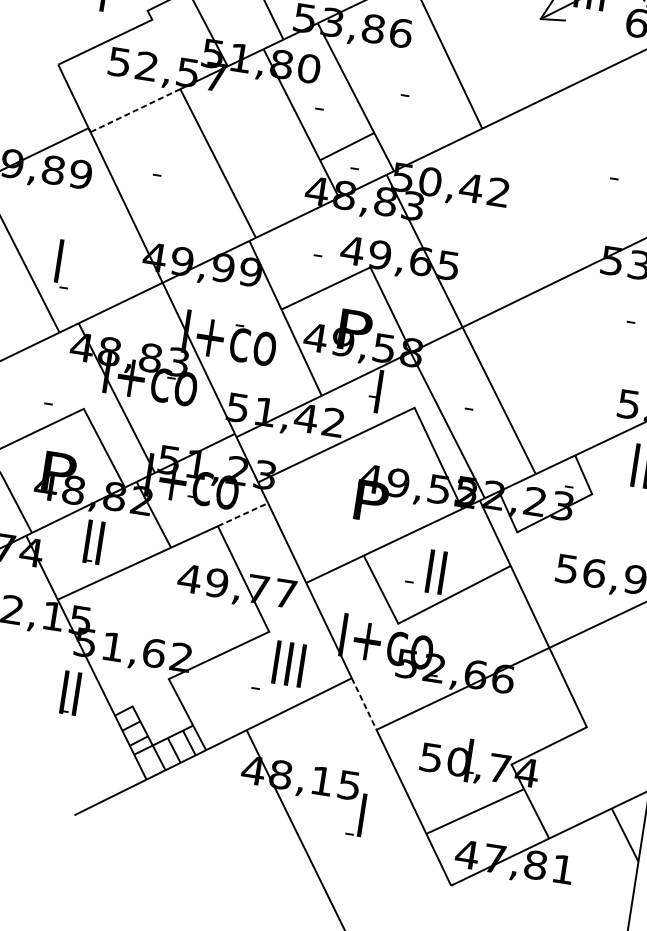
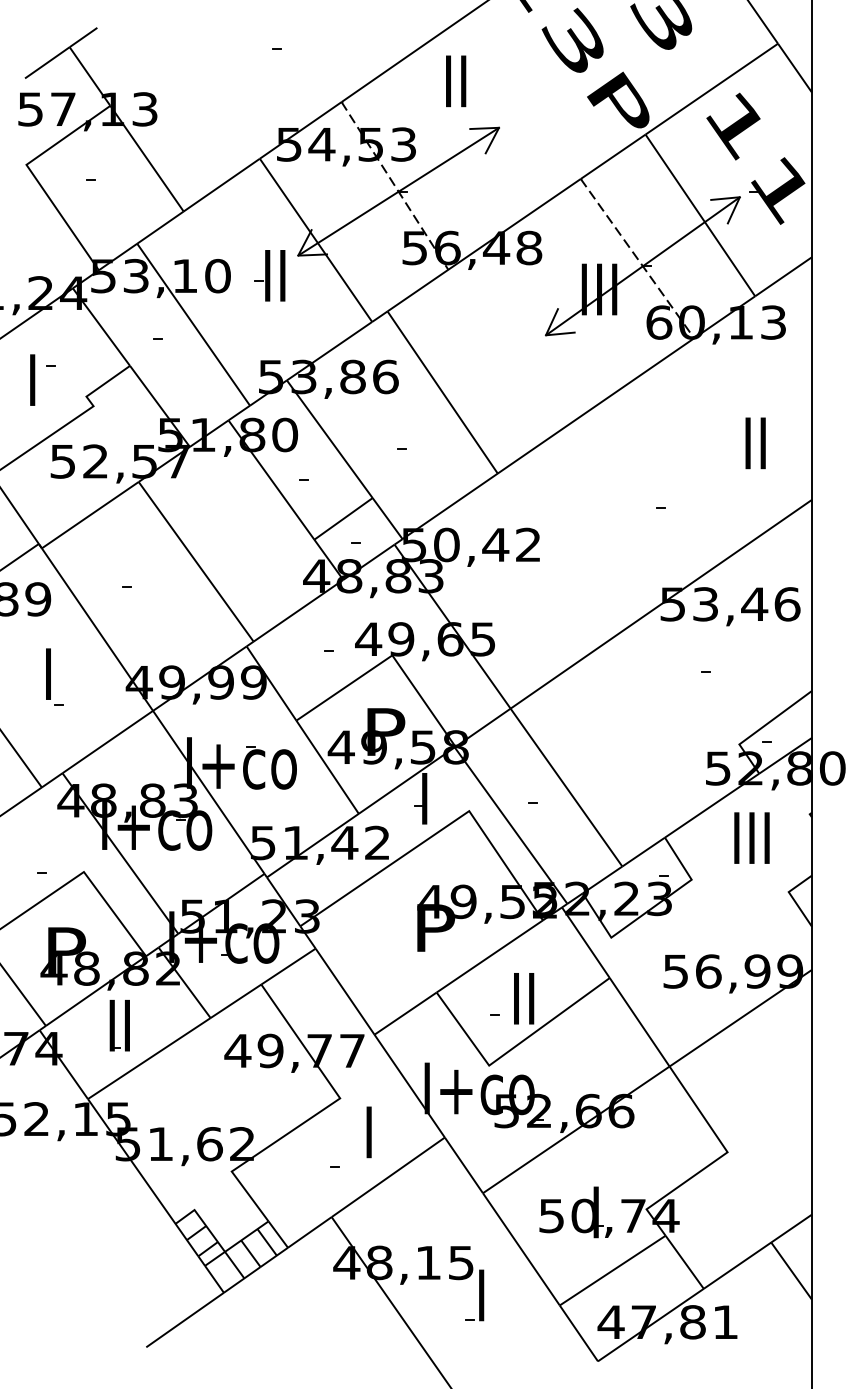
line: (135, 110) -> (90, 515), dashed -> solid
part: (63, 263) -> (54, 676), moved
line: (243, 514) -> (288, 966), dashed -> solid
text: (288, 664) -> (368, 1132), III -> I
part: (70, 692) -> (119, 1205), removed
line: (363, 704) -> (463, 1165), dashed -> solid

